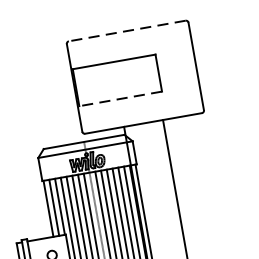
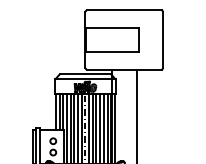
line: (126, 31) -> (123, 10), dashed -> solid
line: (120, 98) -> (112, 51), dashed -> solid

